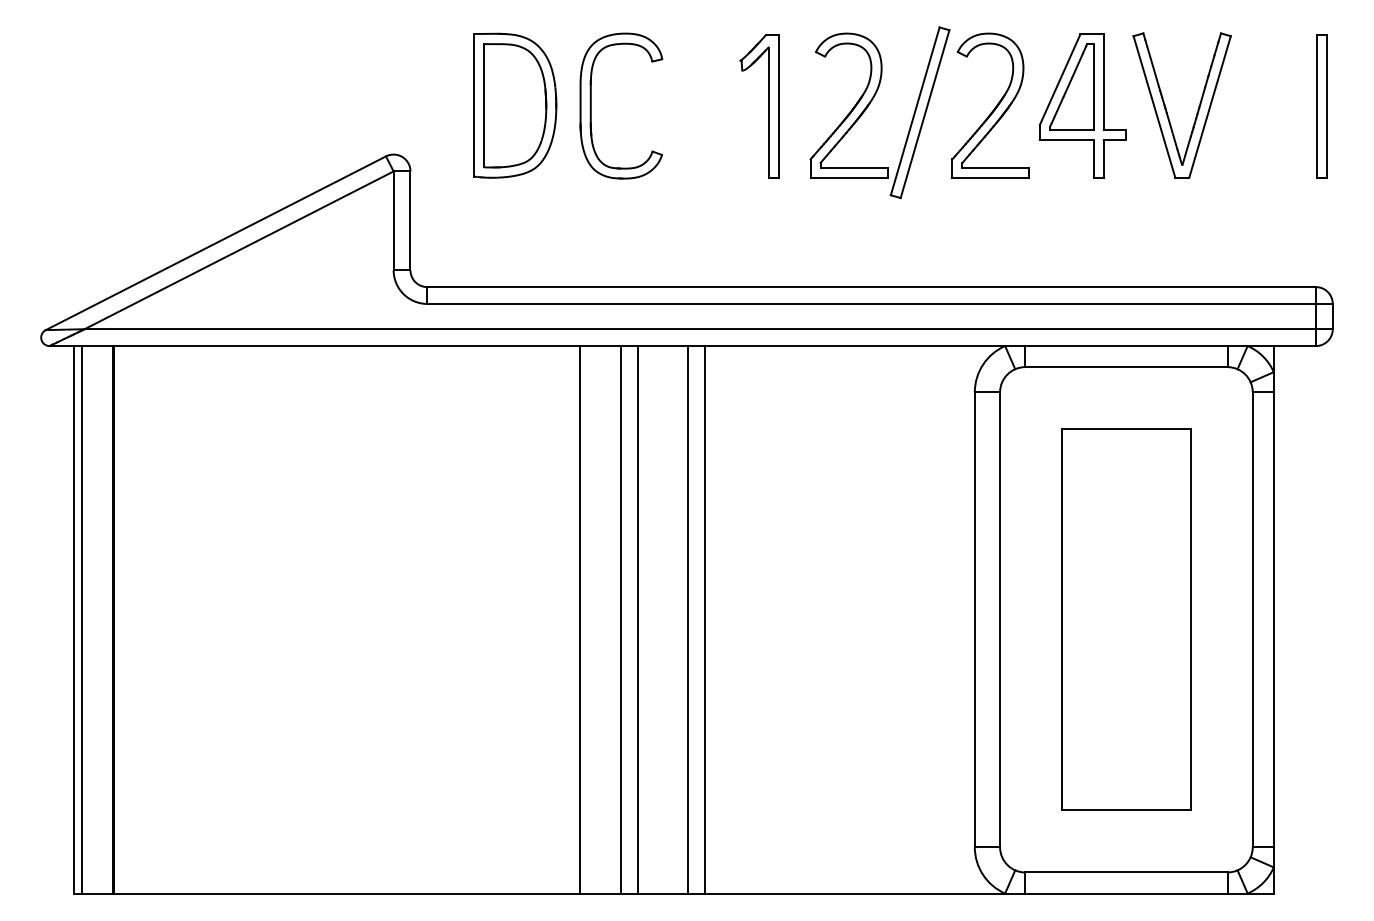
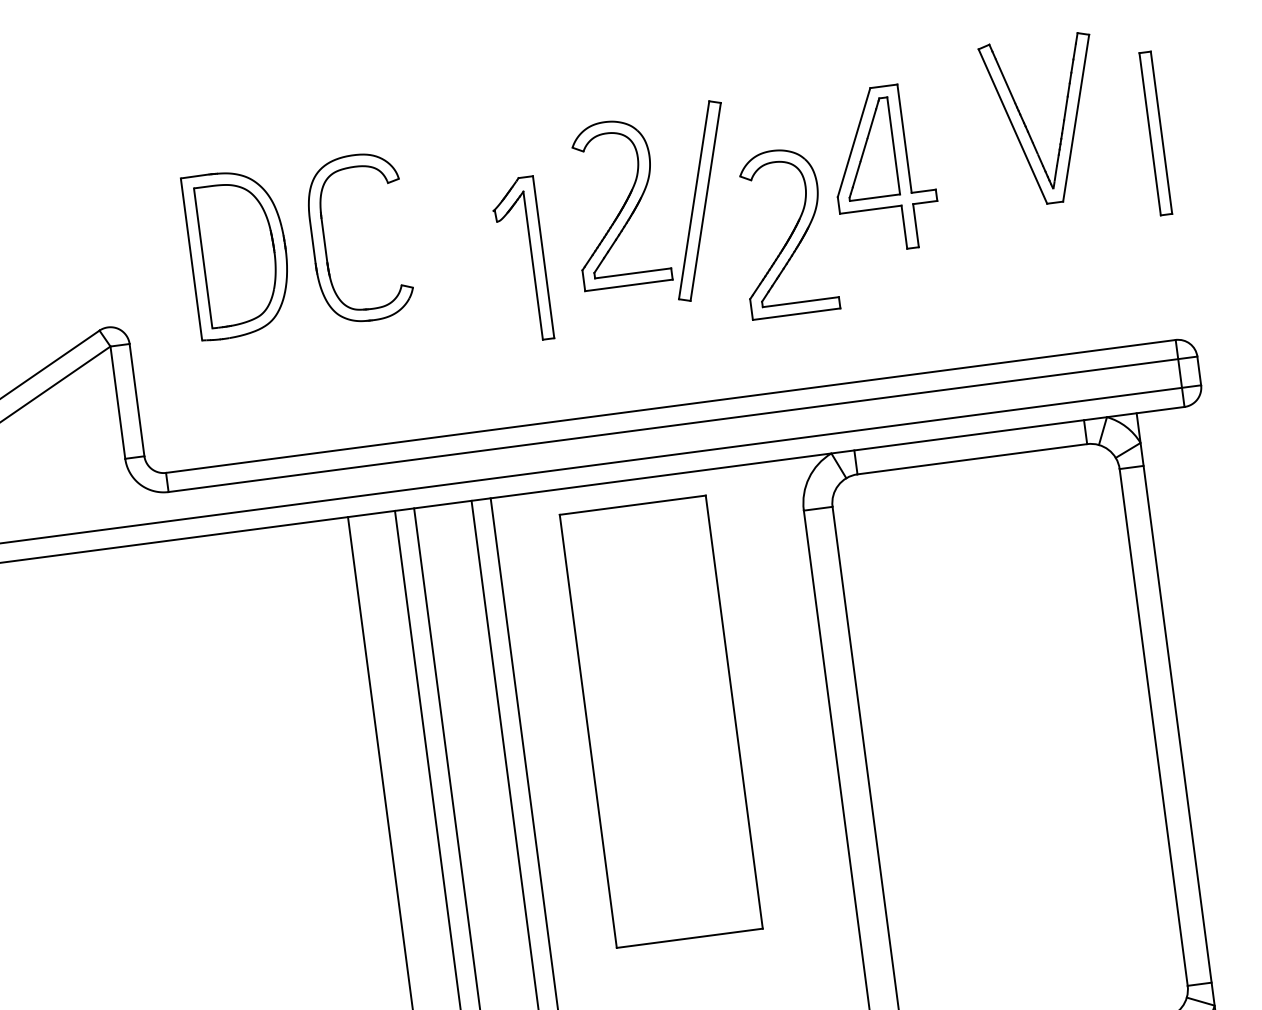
part: (990, 105) -> (785, 232), moved
part: (768, 106) -> (532, 258), moved
part: (1166, 107) -> (1026, 125), moved
part: (1126, 619) -> (661, 721), moved

